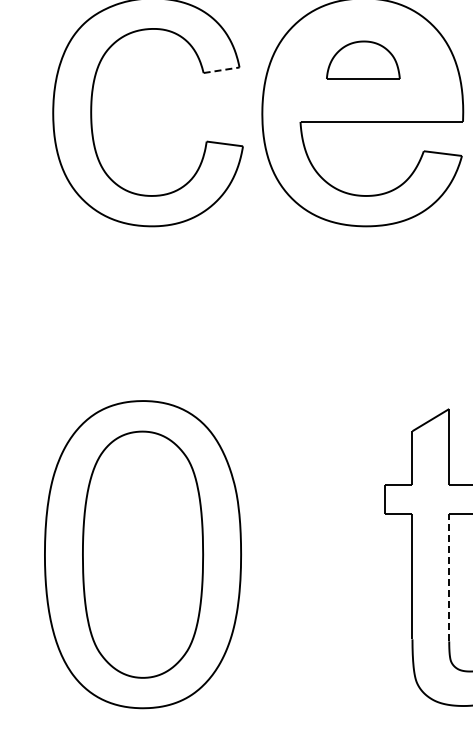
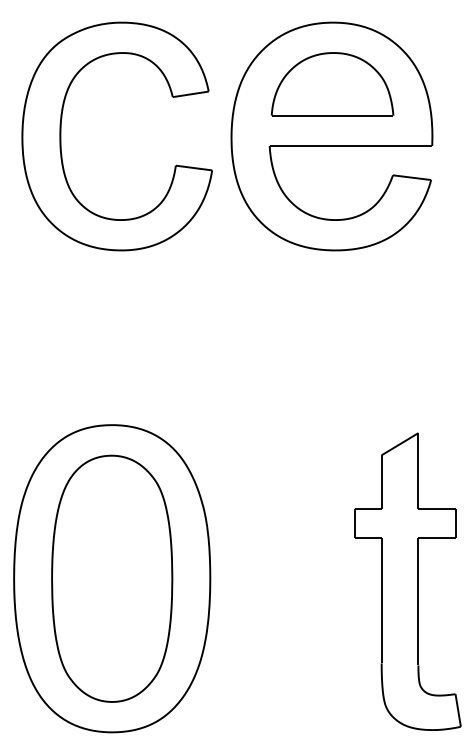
part: (363, 60) -> (332, 84), size x1.67
line: (222, 70) -> (191, 94), dashed -> solid
line: (449, 577) -> (418, 601), dashed -> solid

